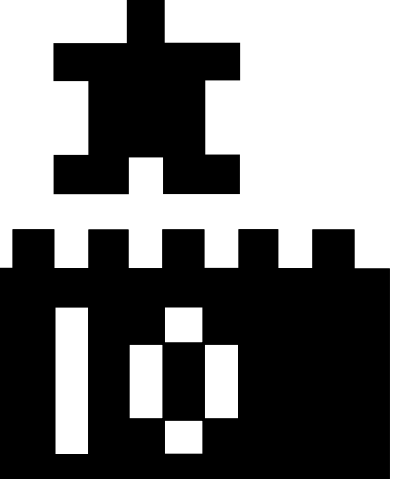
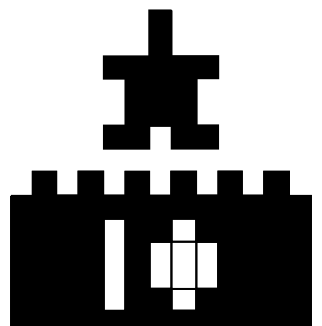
fill: (183, 380) -> (183, 264), removed

